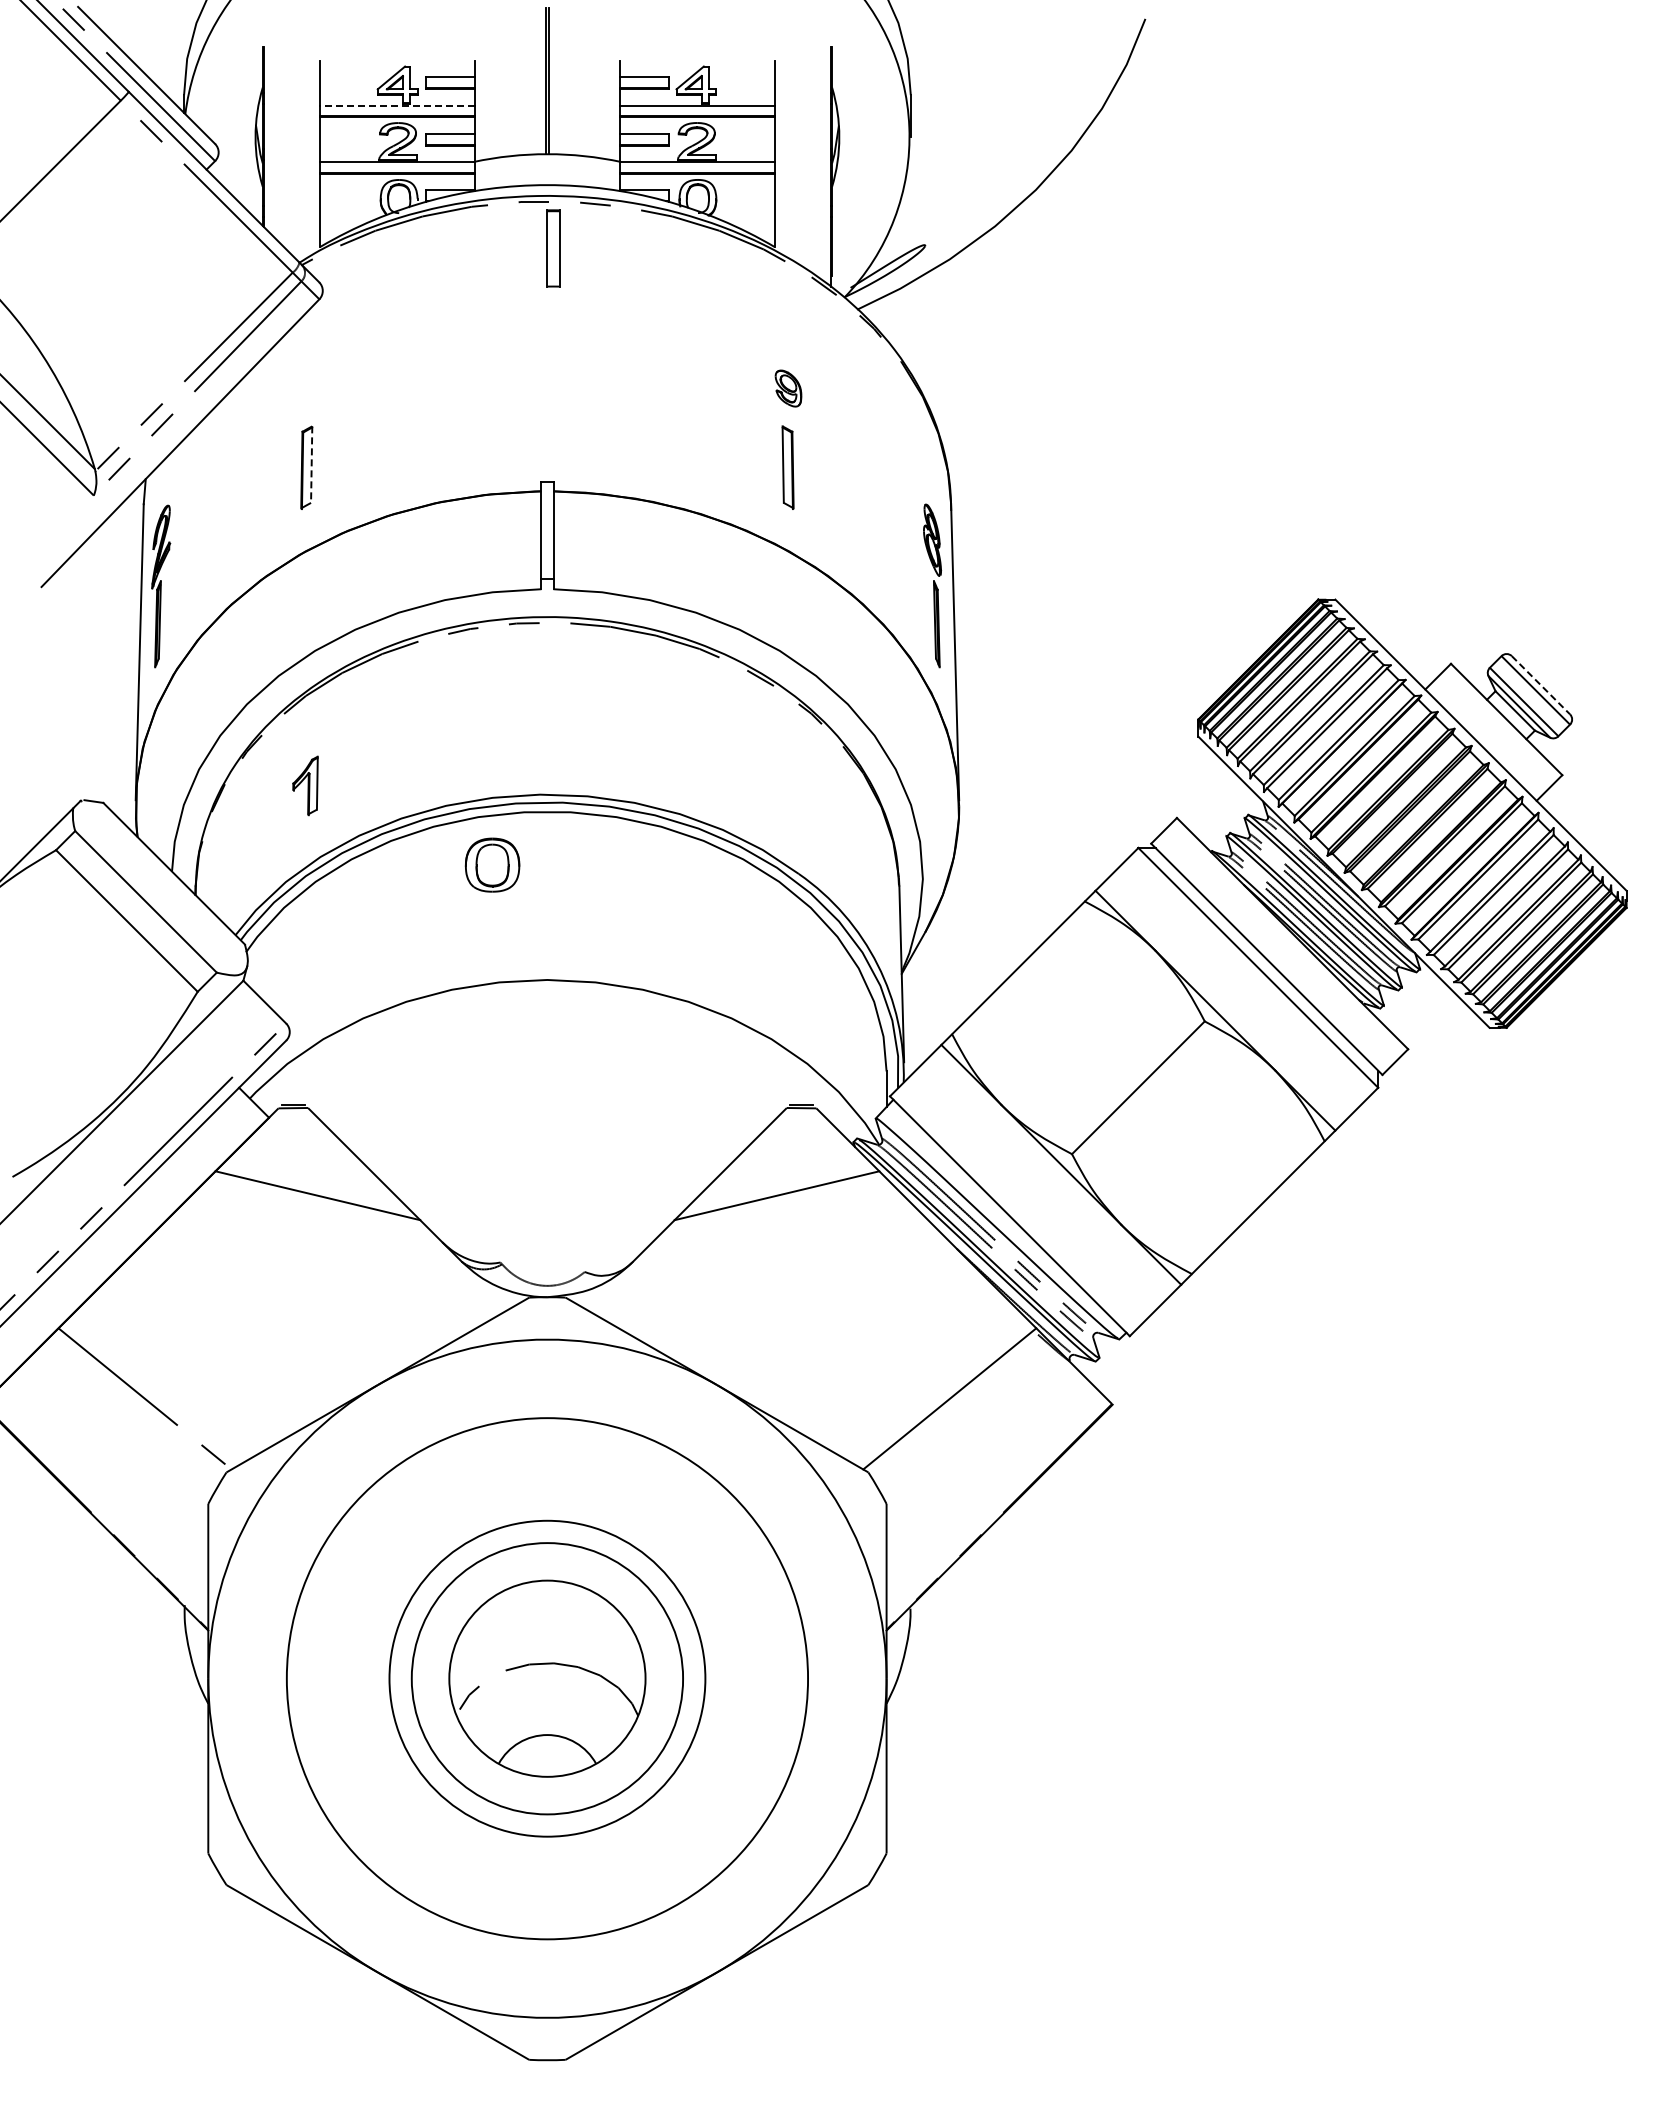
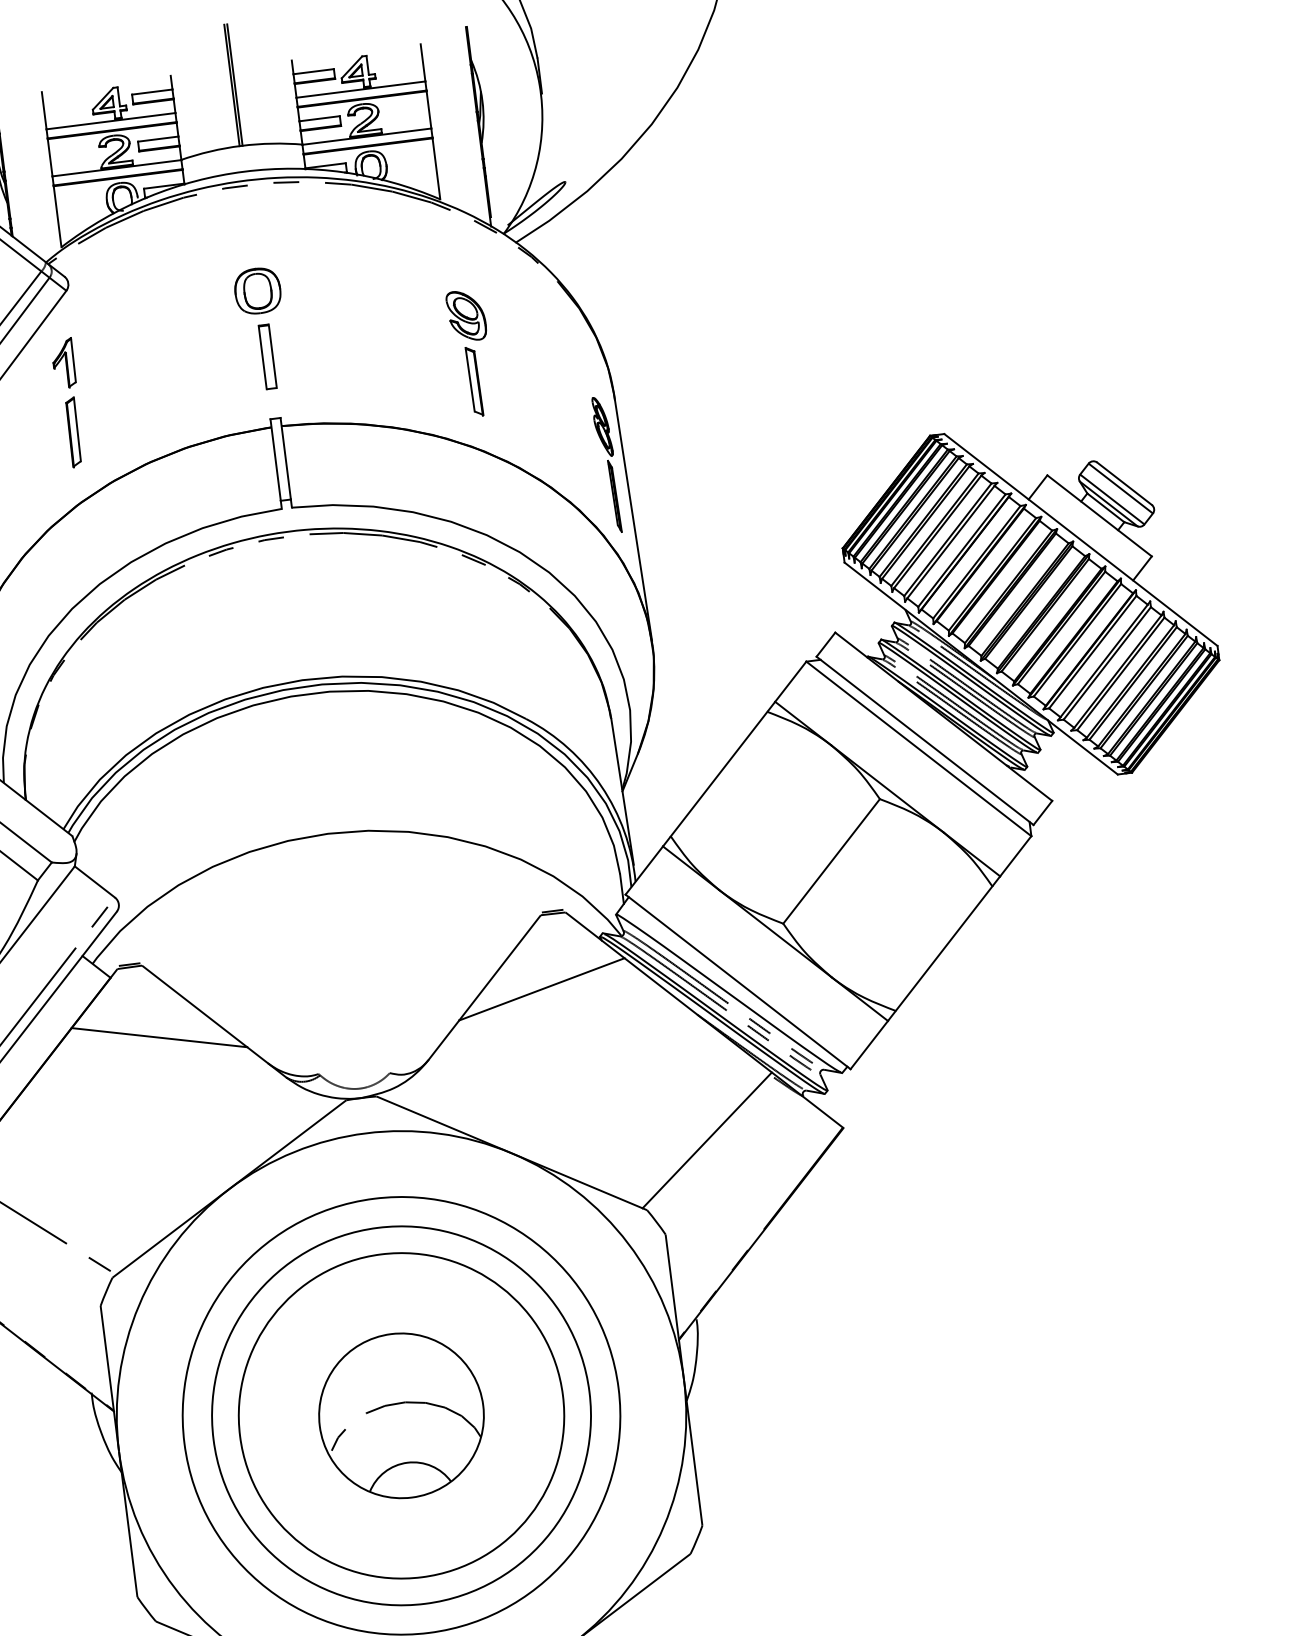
line: (396, 105) -> (110, 121), dashed -> solid
part: (553, 248) -> (267, 356), moved
part: (788, 388) -> (466, 315), size x1.67
line: (311, 465) -> (77, 430), dashed -> solid
line: (1541, 685) -> (1125, 483), dashed -> solid
part: (305, 785) -> (63, 363), moved
part: (492, 864) -> (257, 290), moved
circle: (547, 1678) -> (401, 1415), size x1.43
circle: (547, 1678) -> (401, 1415), size x1.43

